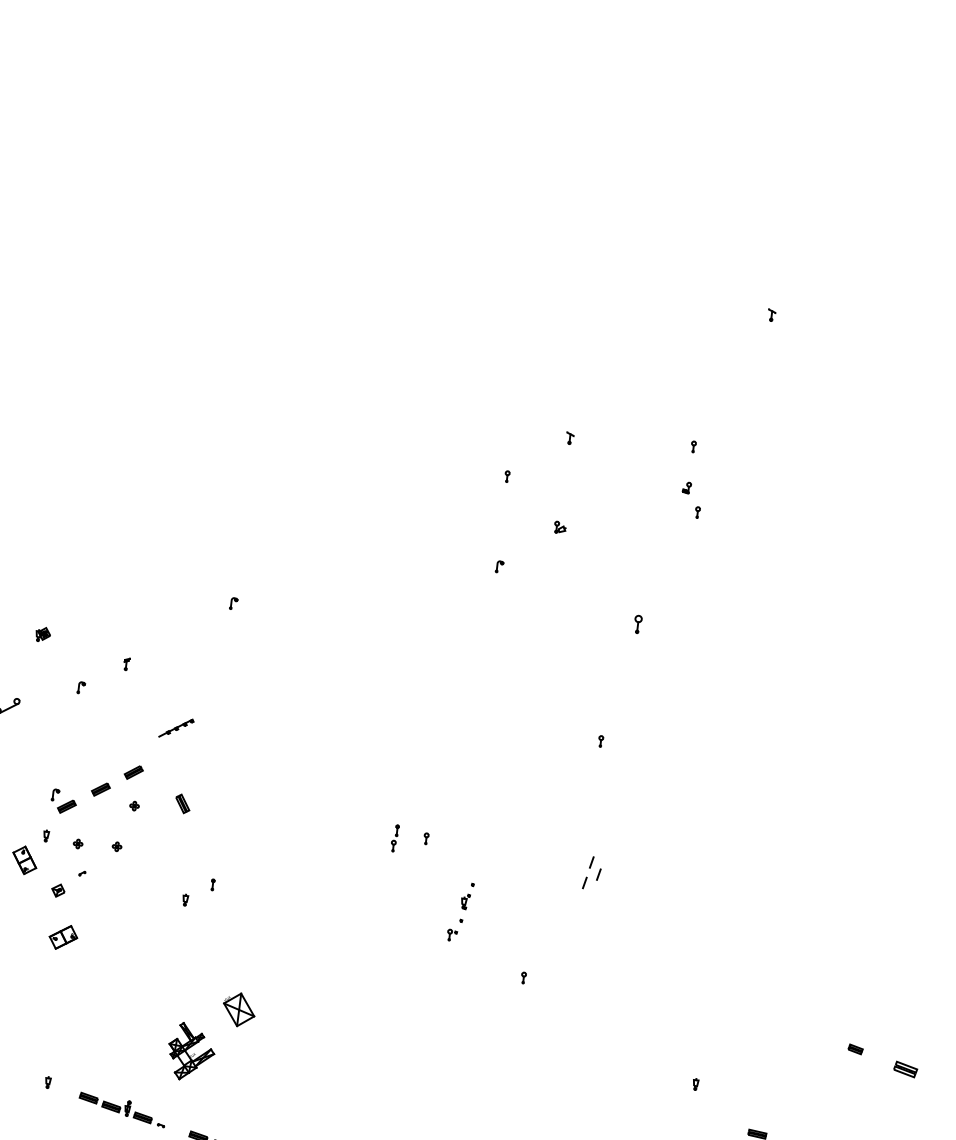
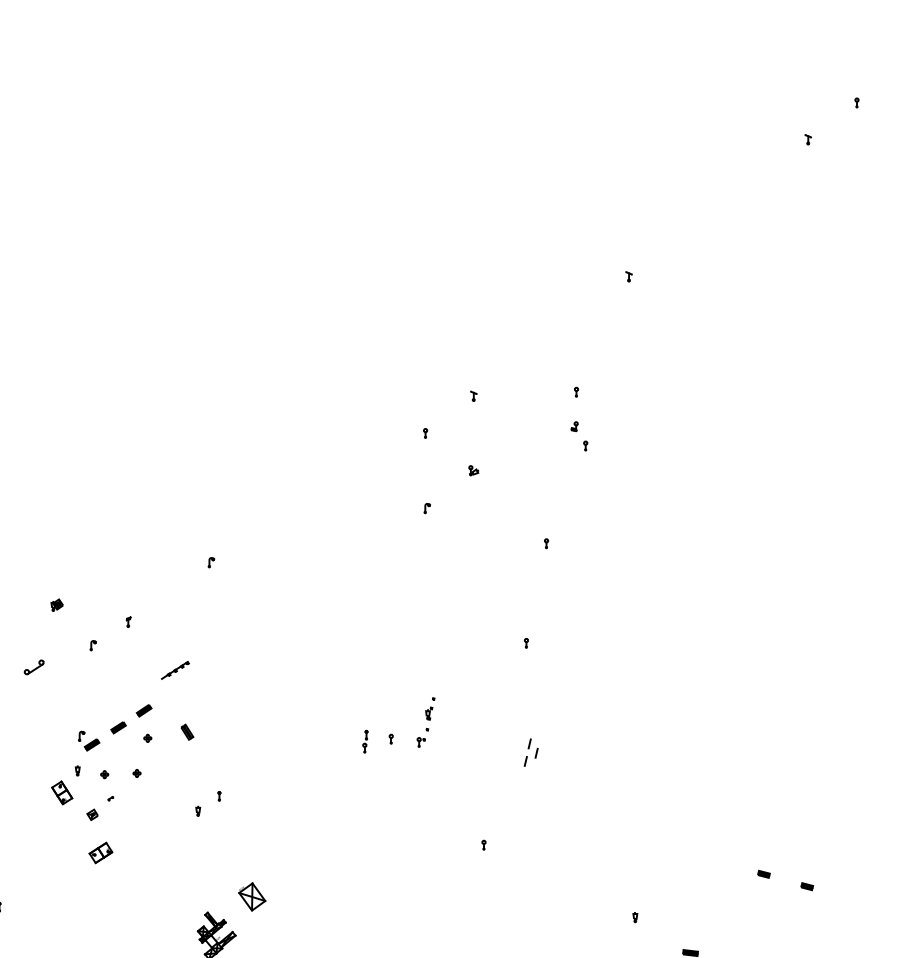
part: (637, 624) -> (546, 543), size x0.62
part: (459, 911) -> (425, 722), moved
part: (906, 1069) -> (807, 886), size x0.62

